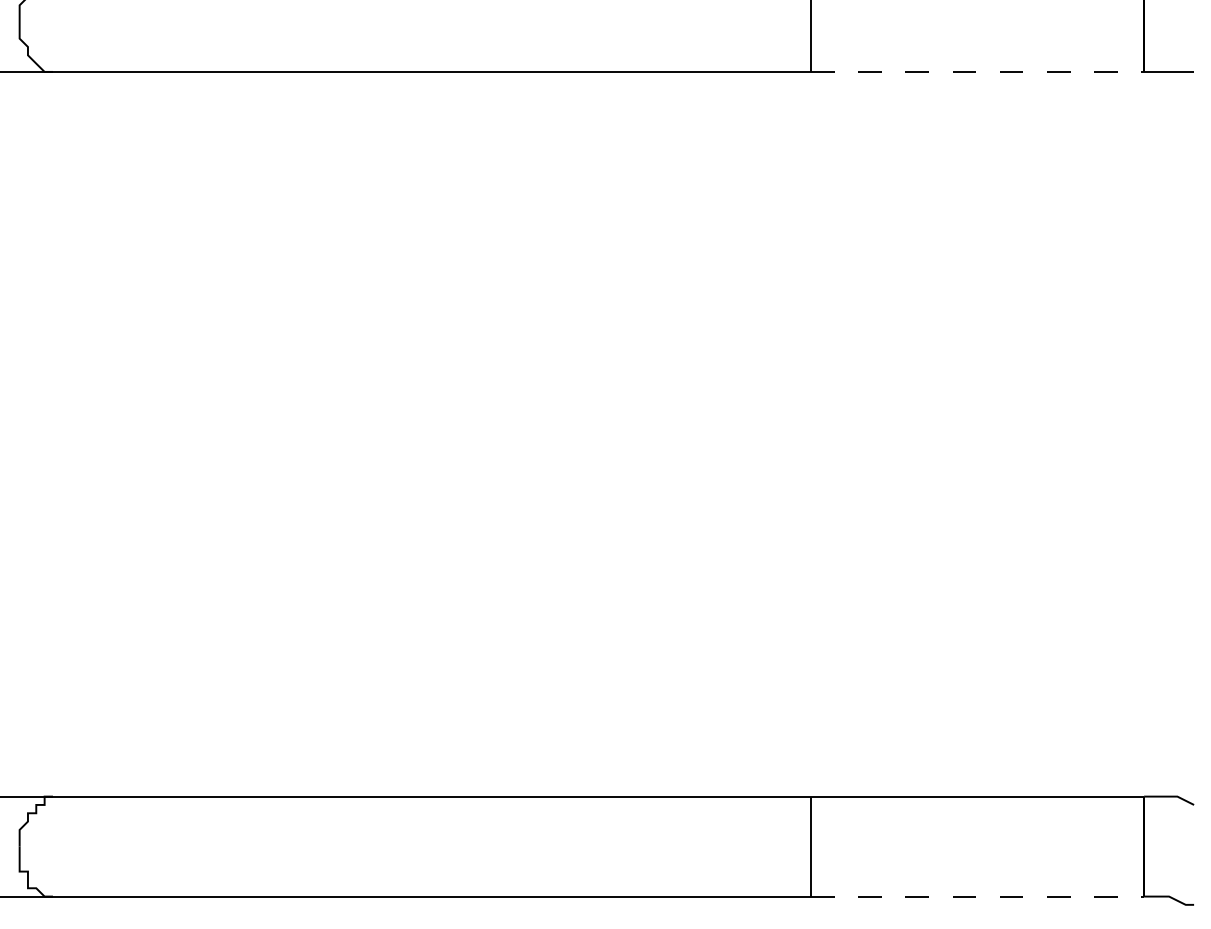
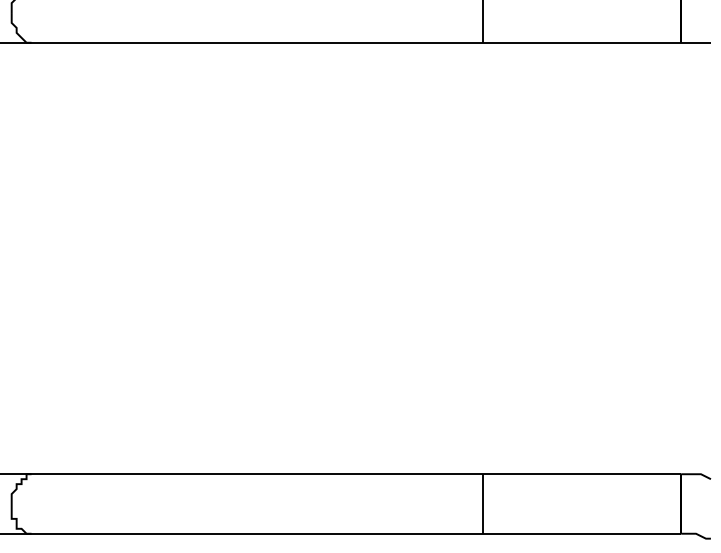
line: (978, 71) -> (582, 42), dashed -> solid
line: (978, 896) -> (582, 533), dashed -> solid

